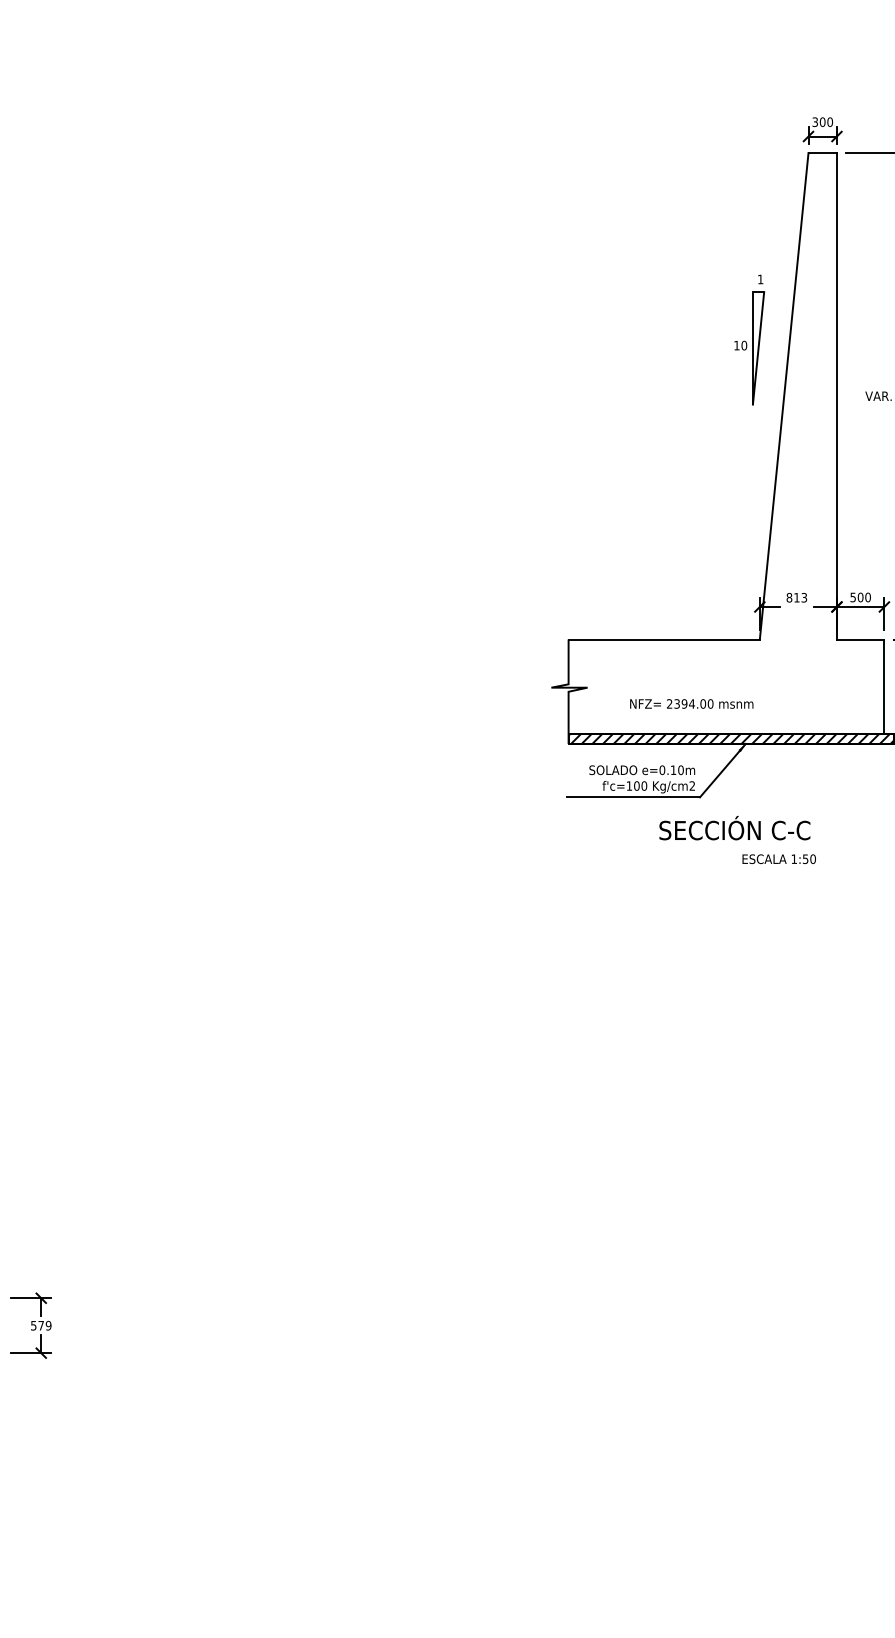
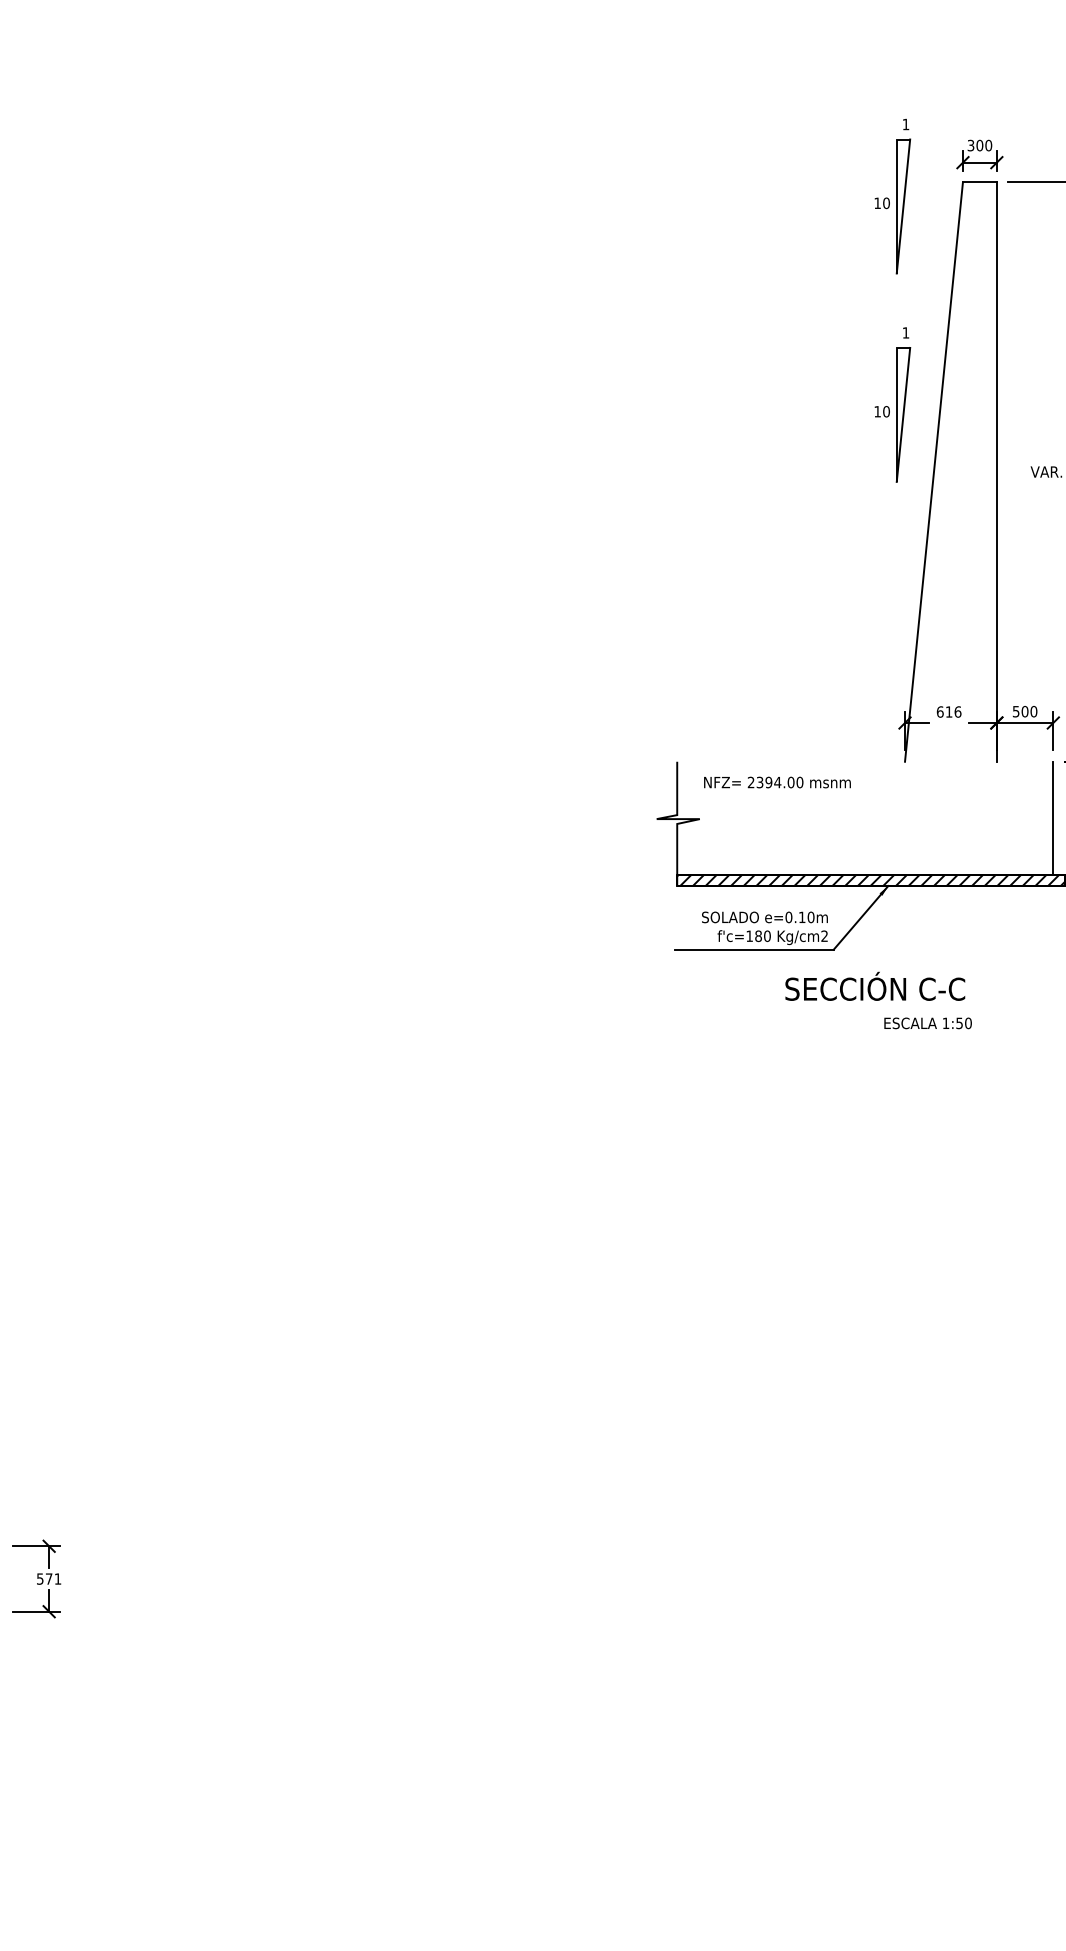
part: (749, 164) -> (892, 195), added
text: (796, 597) -> (948, 711), 813 -> 616
line: (663, 639) -> (790, 761), removed
line: (860, 639) -> (1024, 761), removed
text: (691, 703) -> (777, 781), moved
text: (636, 785) -> (758, 935), f'c=100 -> f'c=180
text: (48, 1325) -> (57, 1578), 579 -> 571

